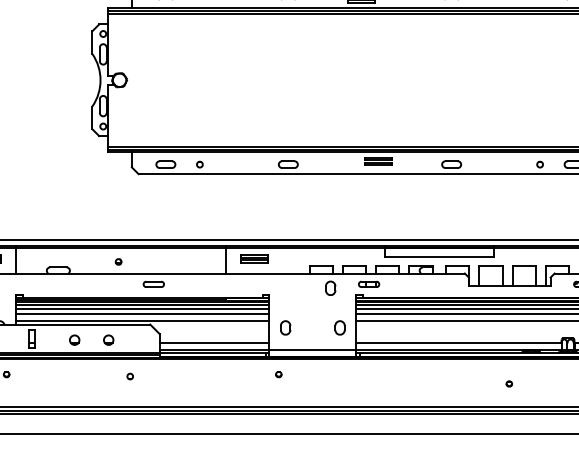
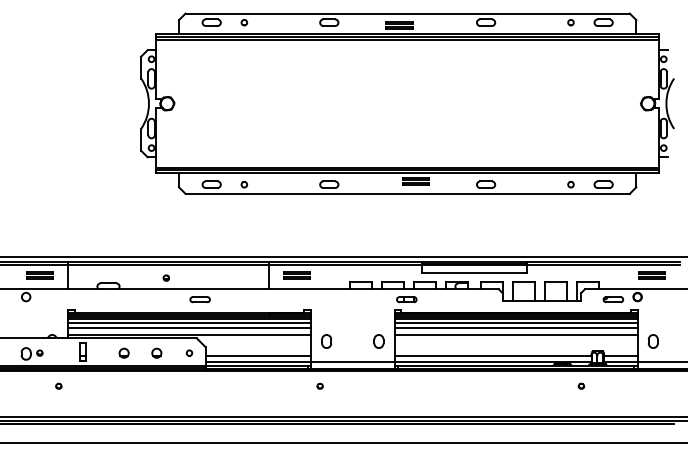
part: (330, 288) -> (369, 303), removed
part: (130, 375) -> (189, 352), moved
part: (509, 383) -> (581, 385), moved

